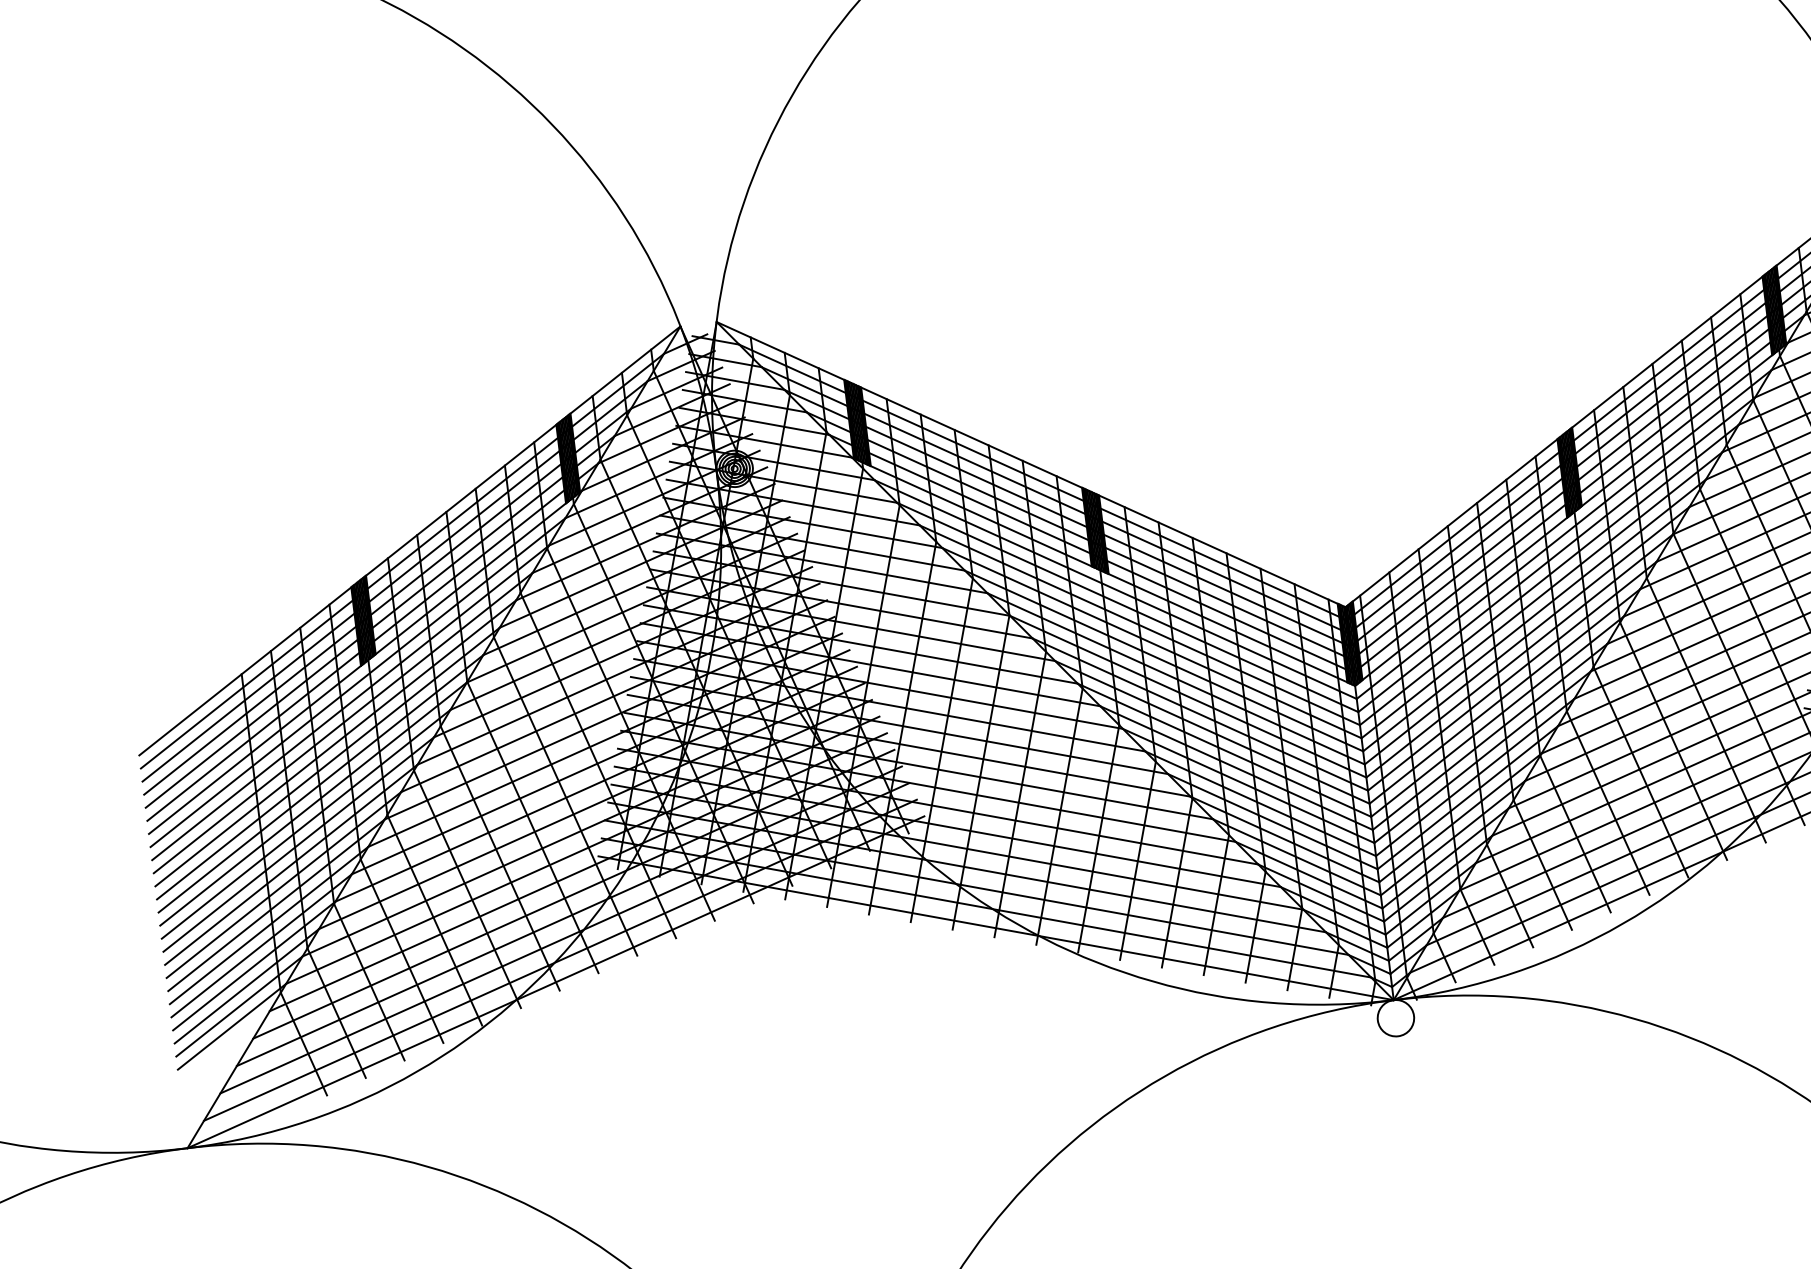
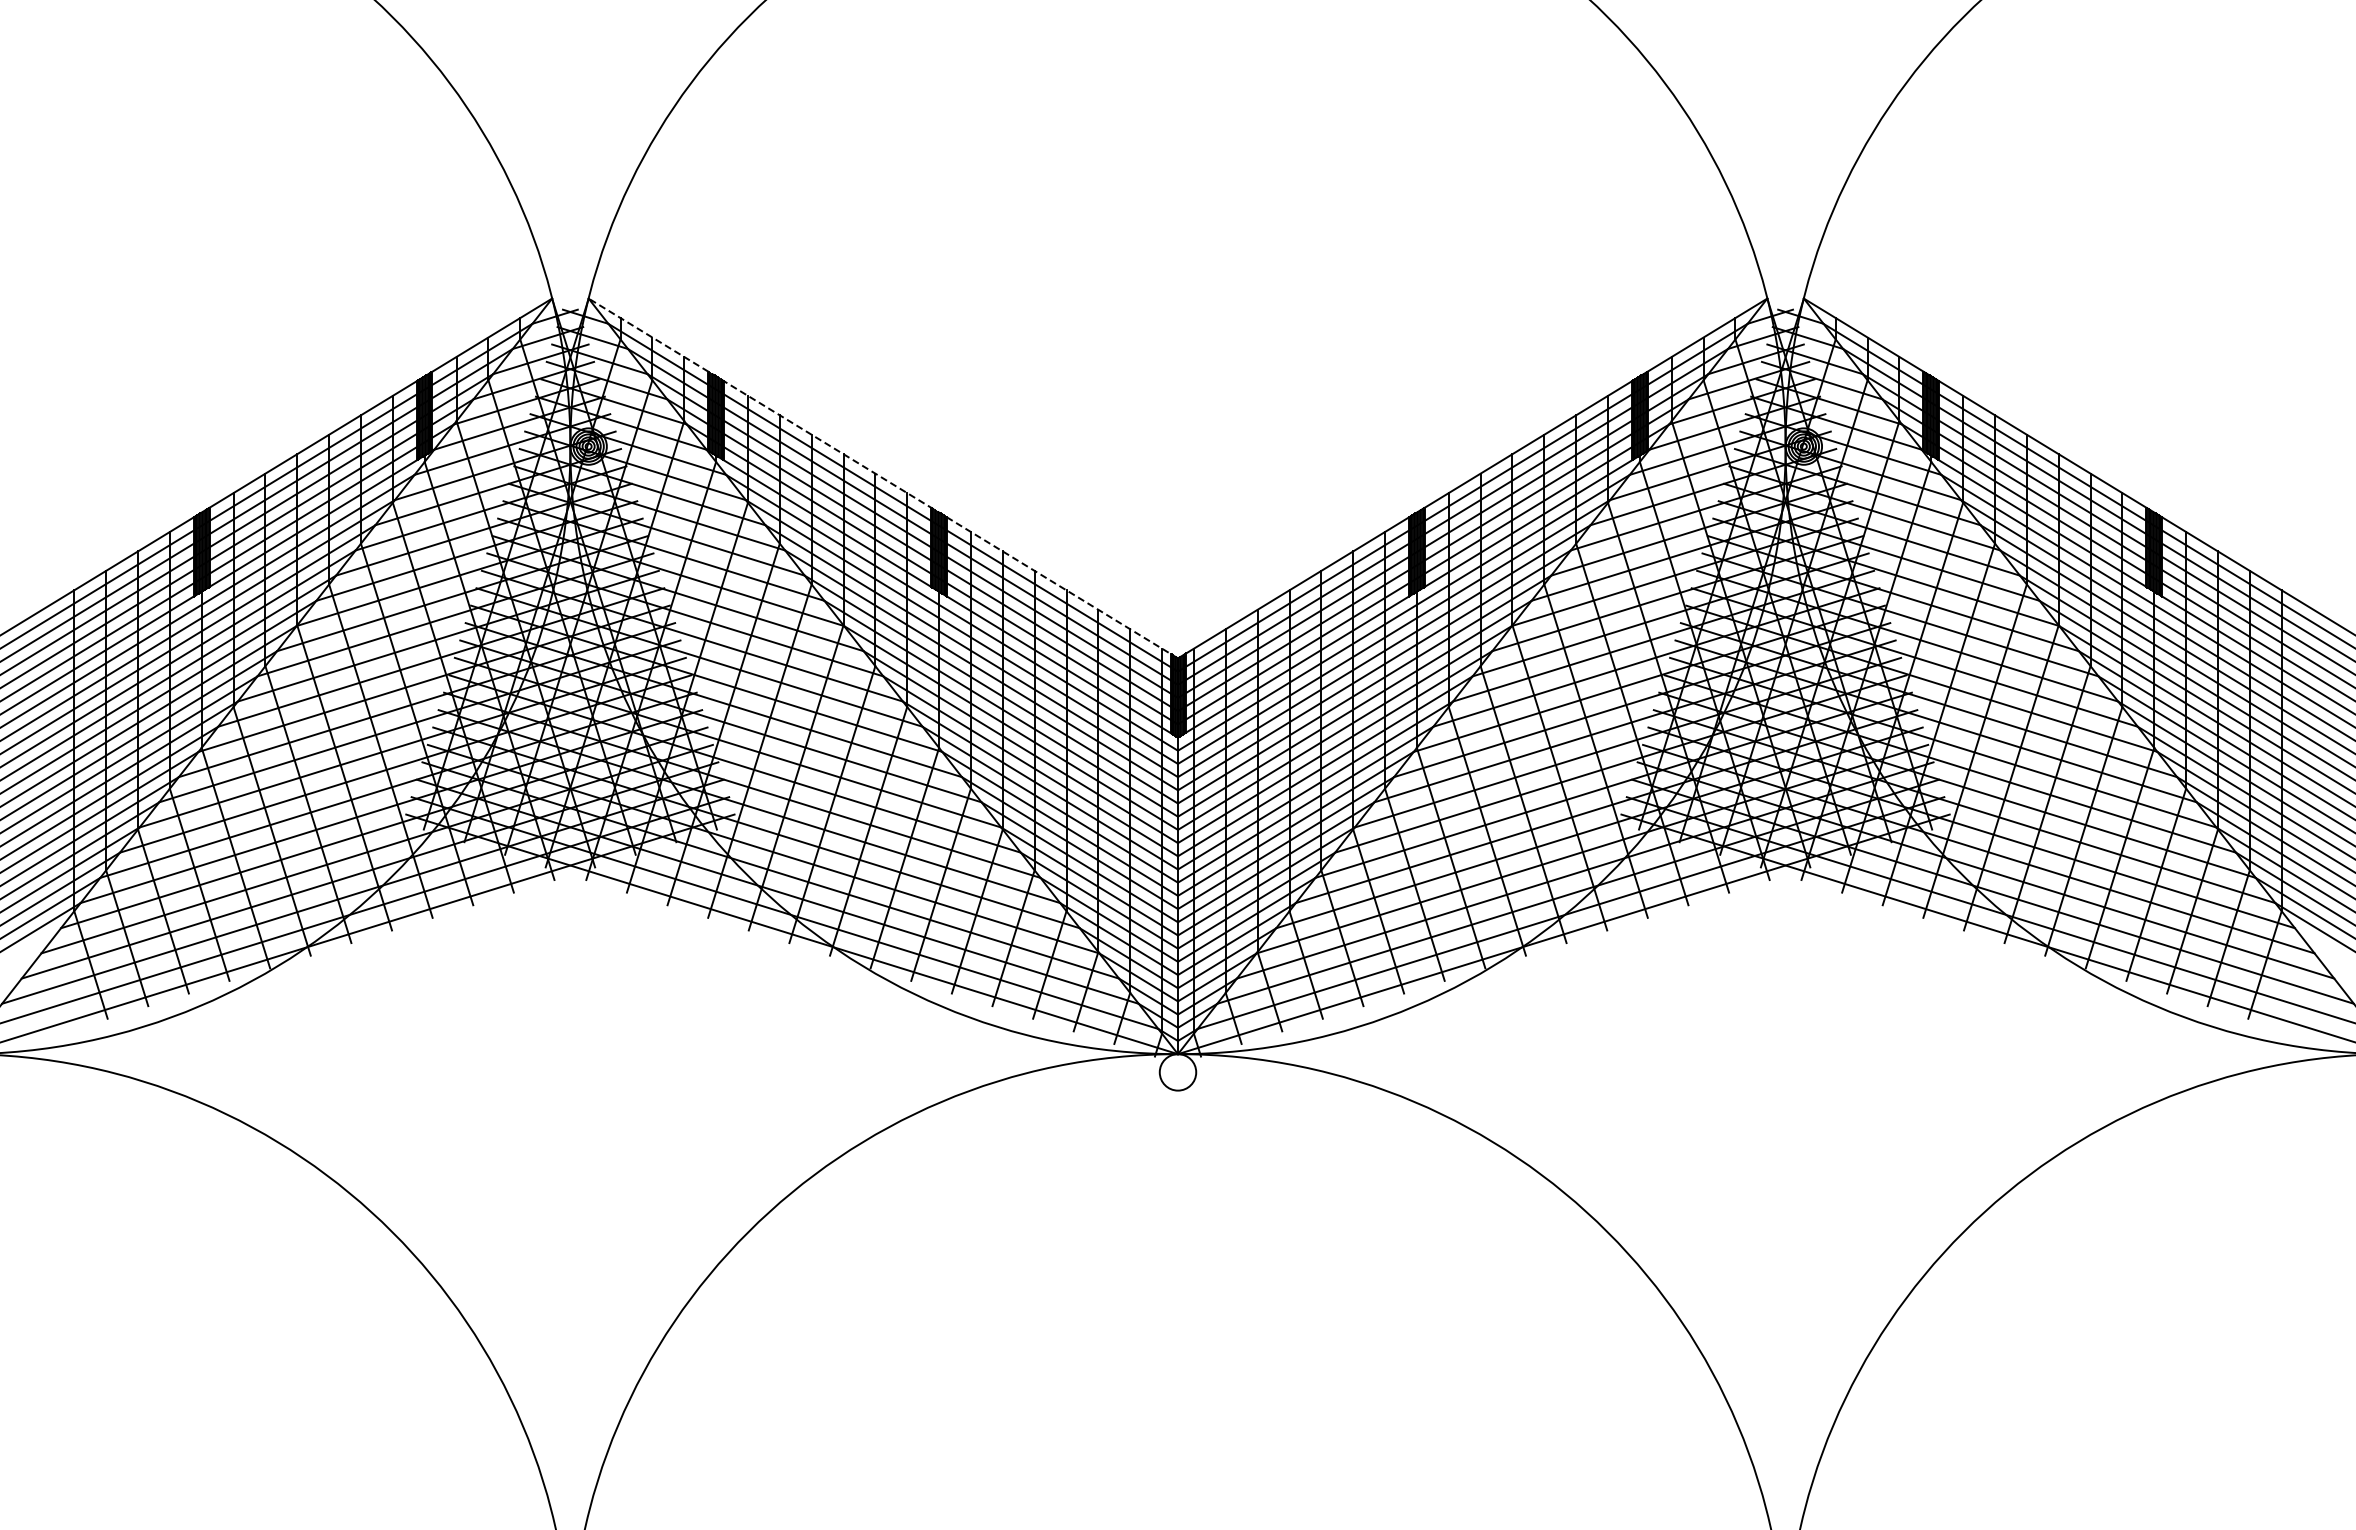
line: (1030, 464) -> (882, 478), solid -> dashed

